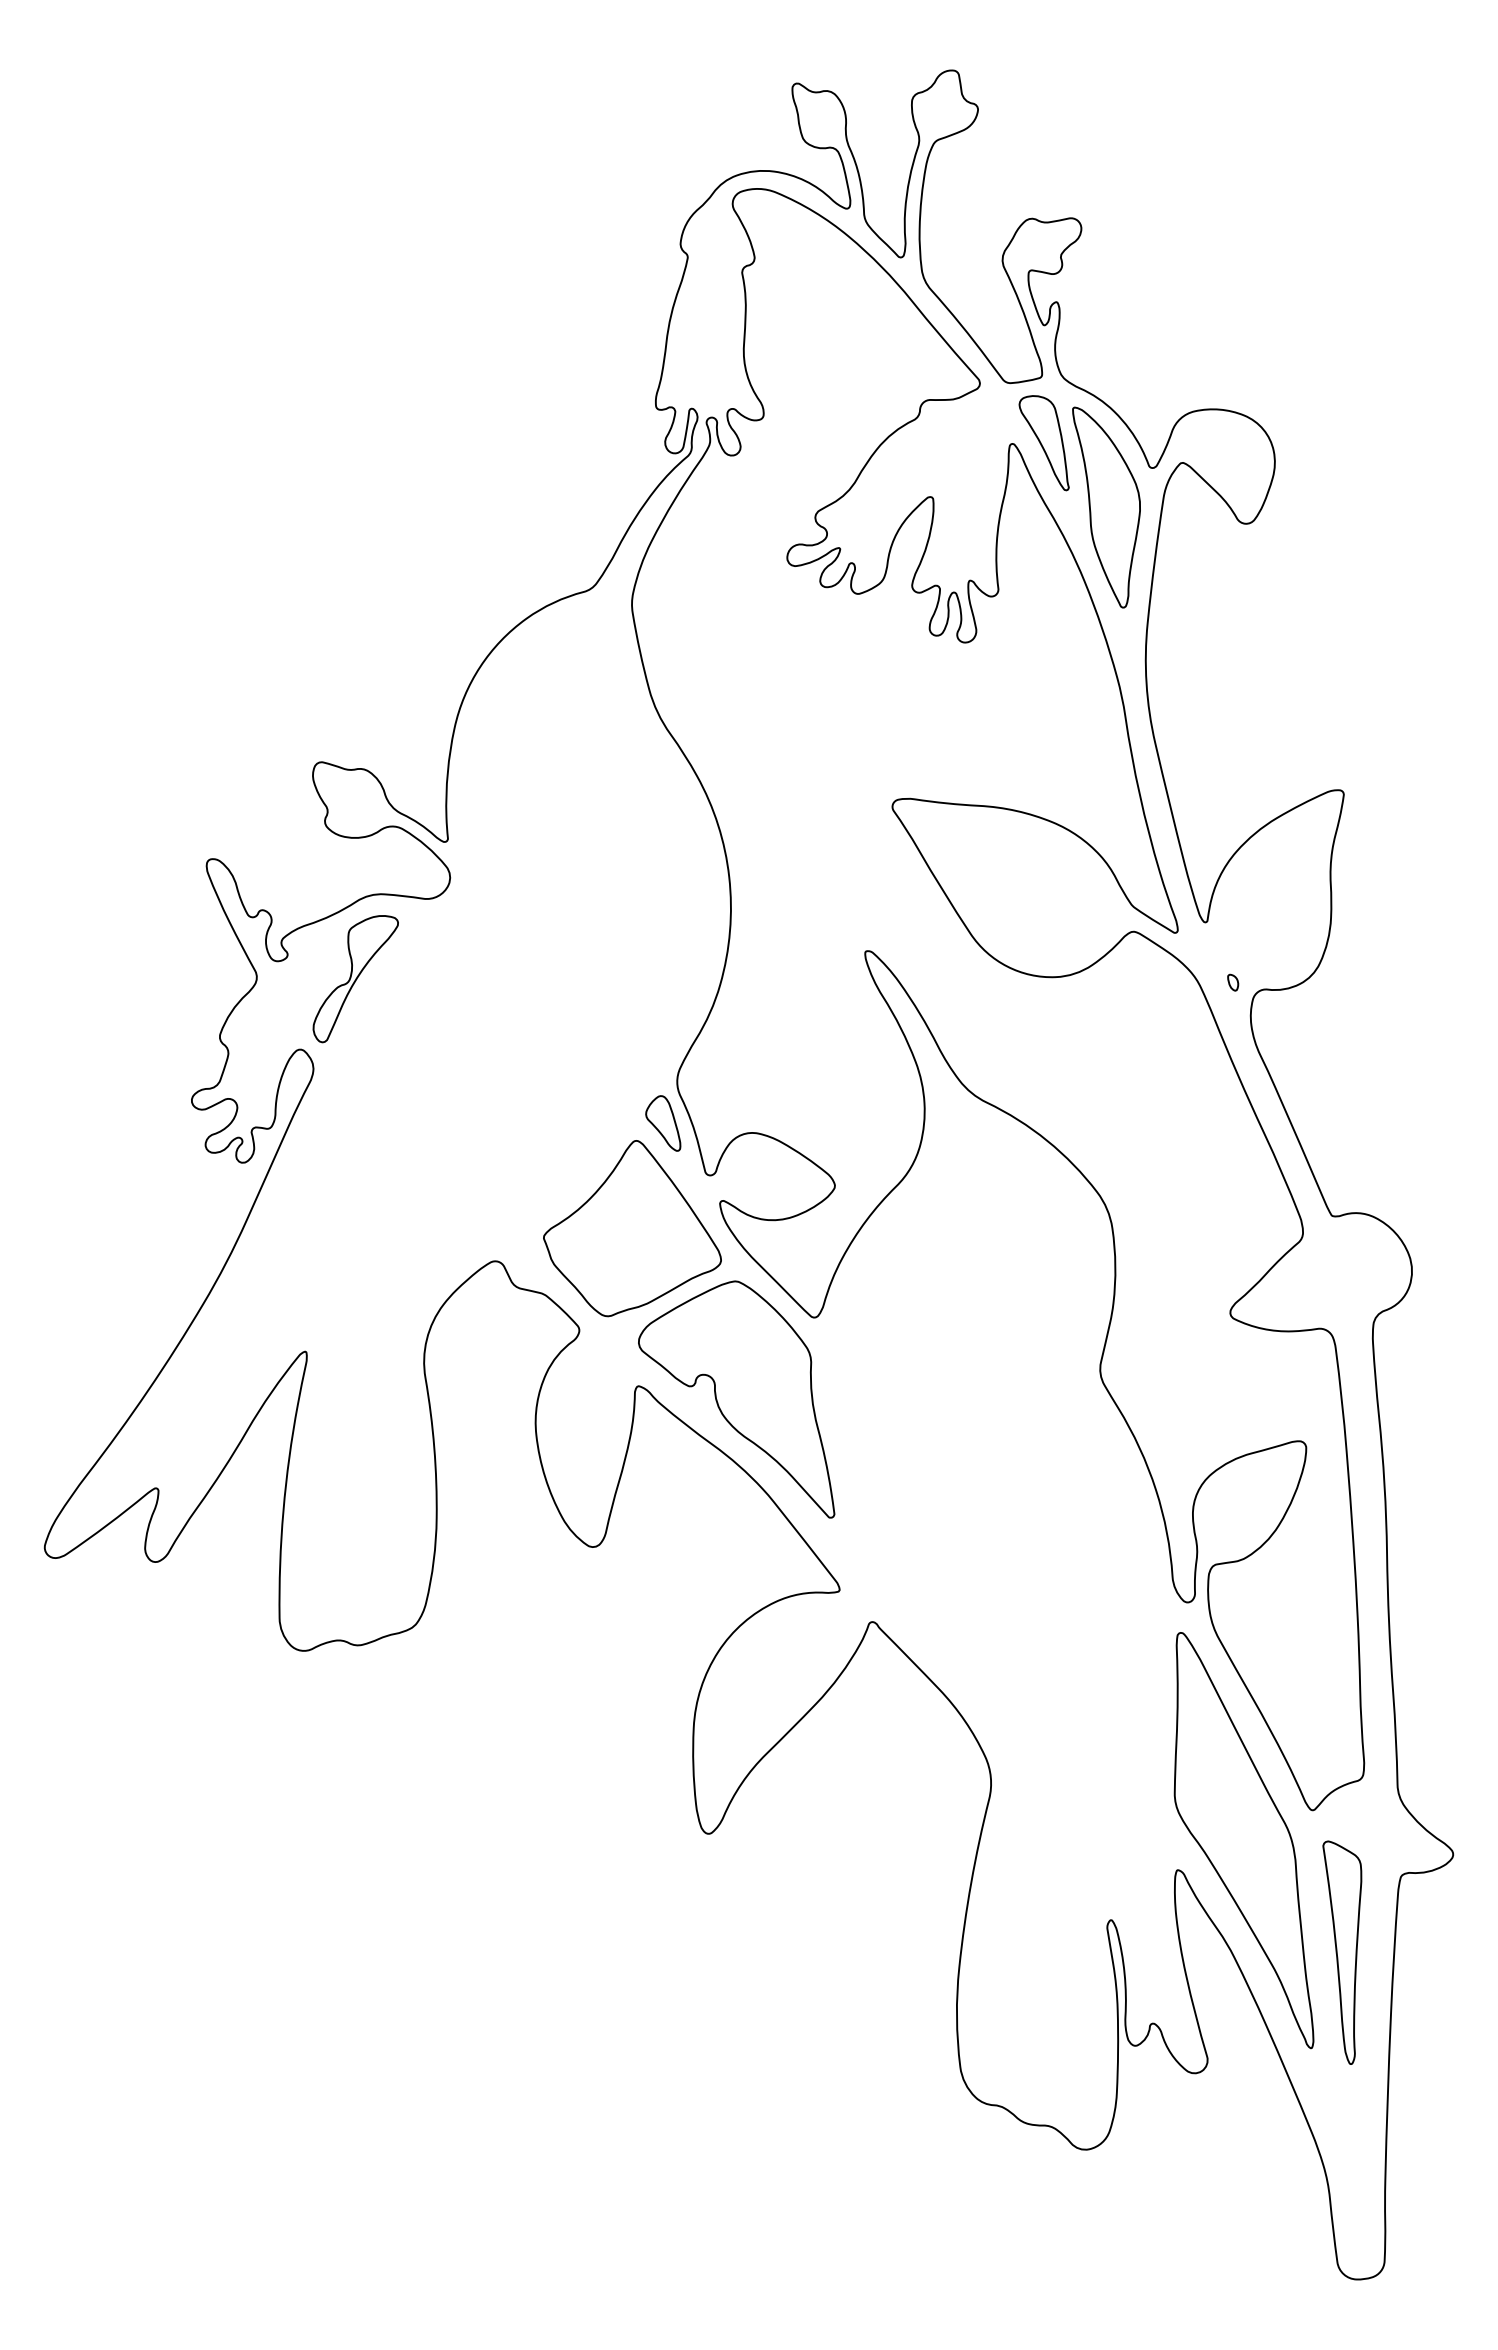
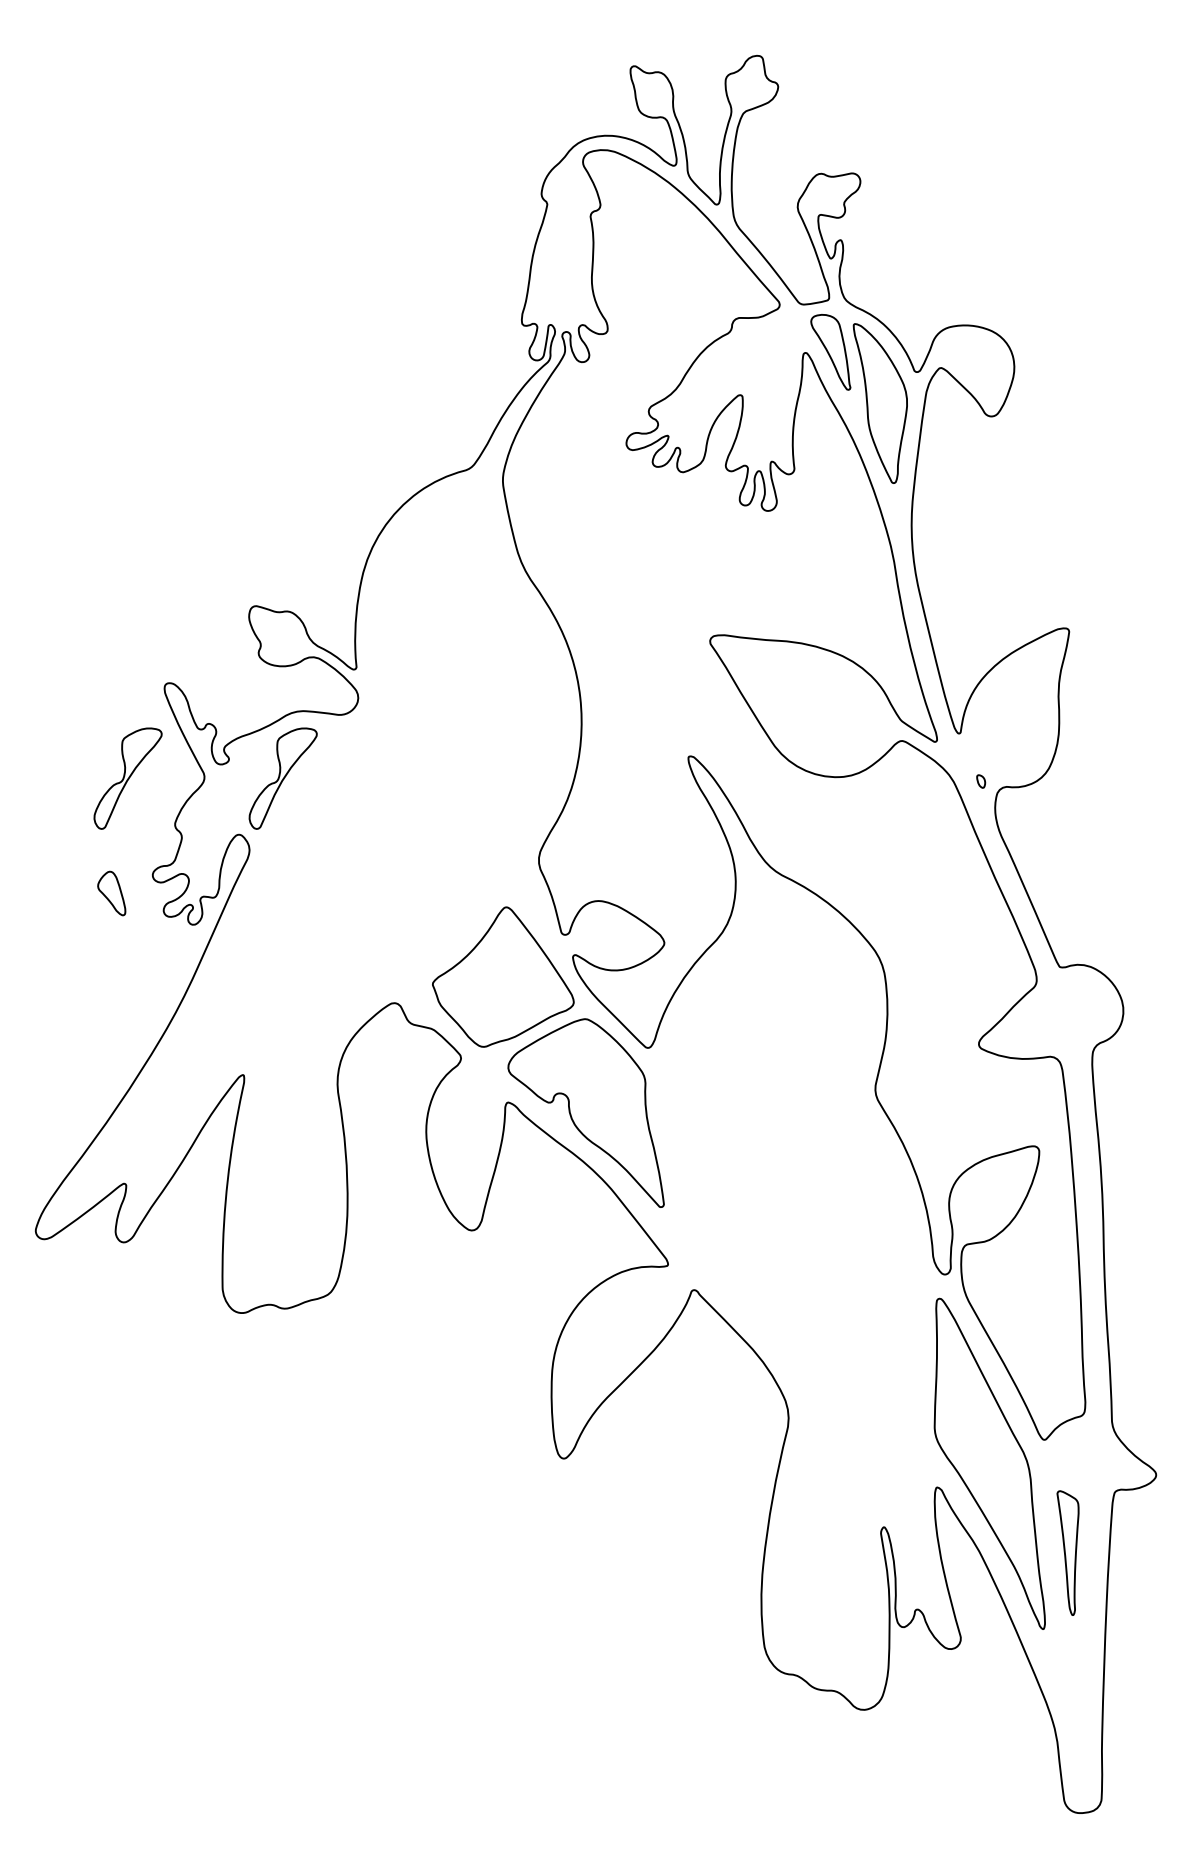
part: (160, 979) -> (127, 778), added
part: (663, 1123) -> (111, 893), moved
part: (1342, 1952) -> (1068, 1553), size x0.7

